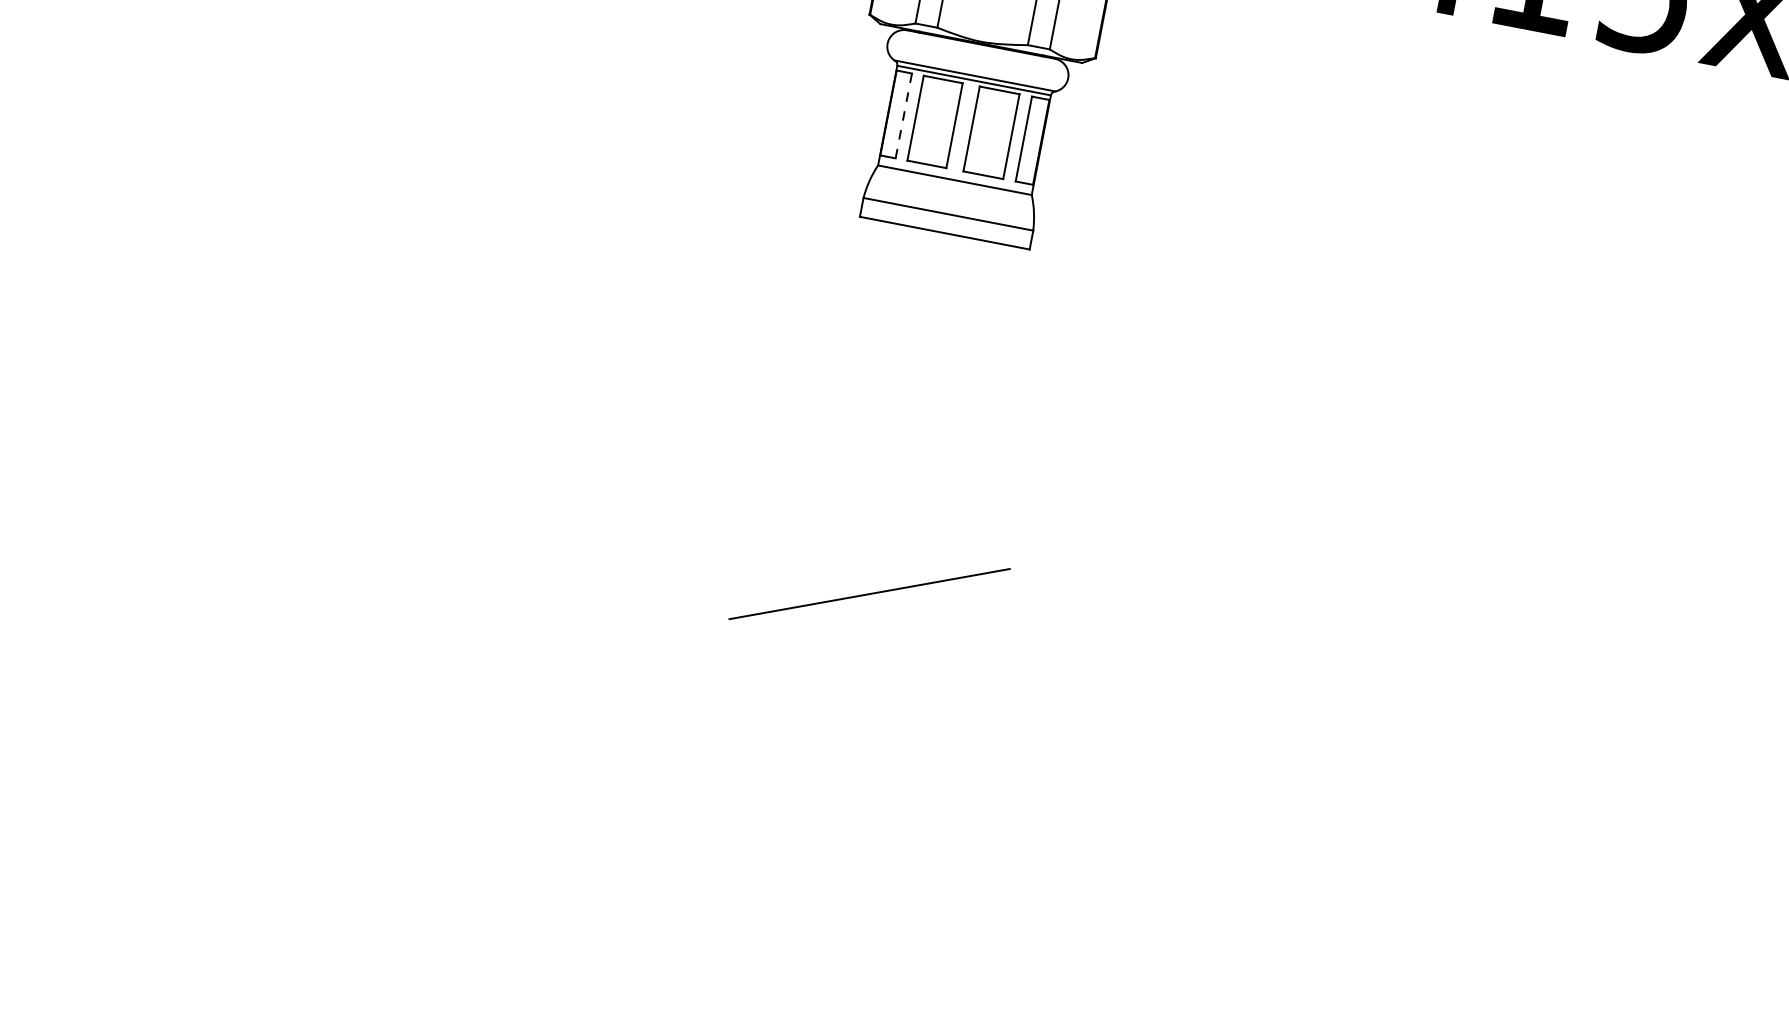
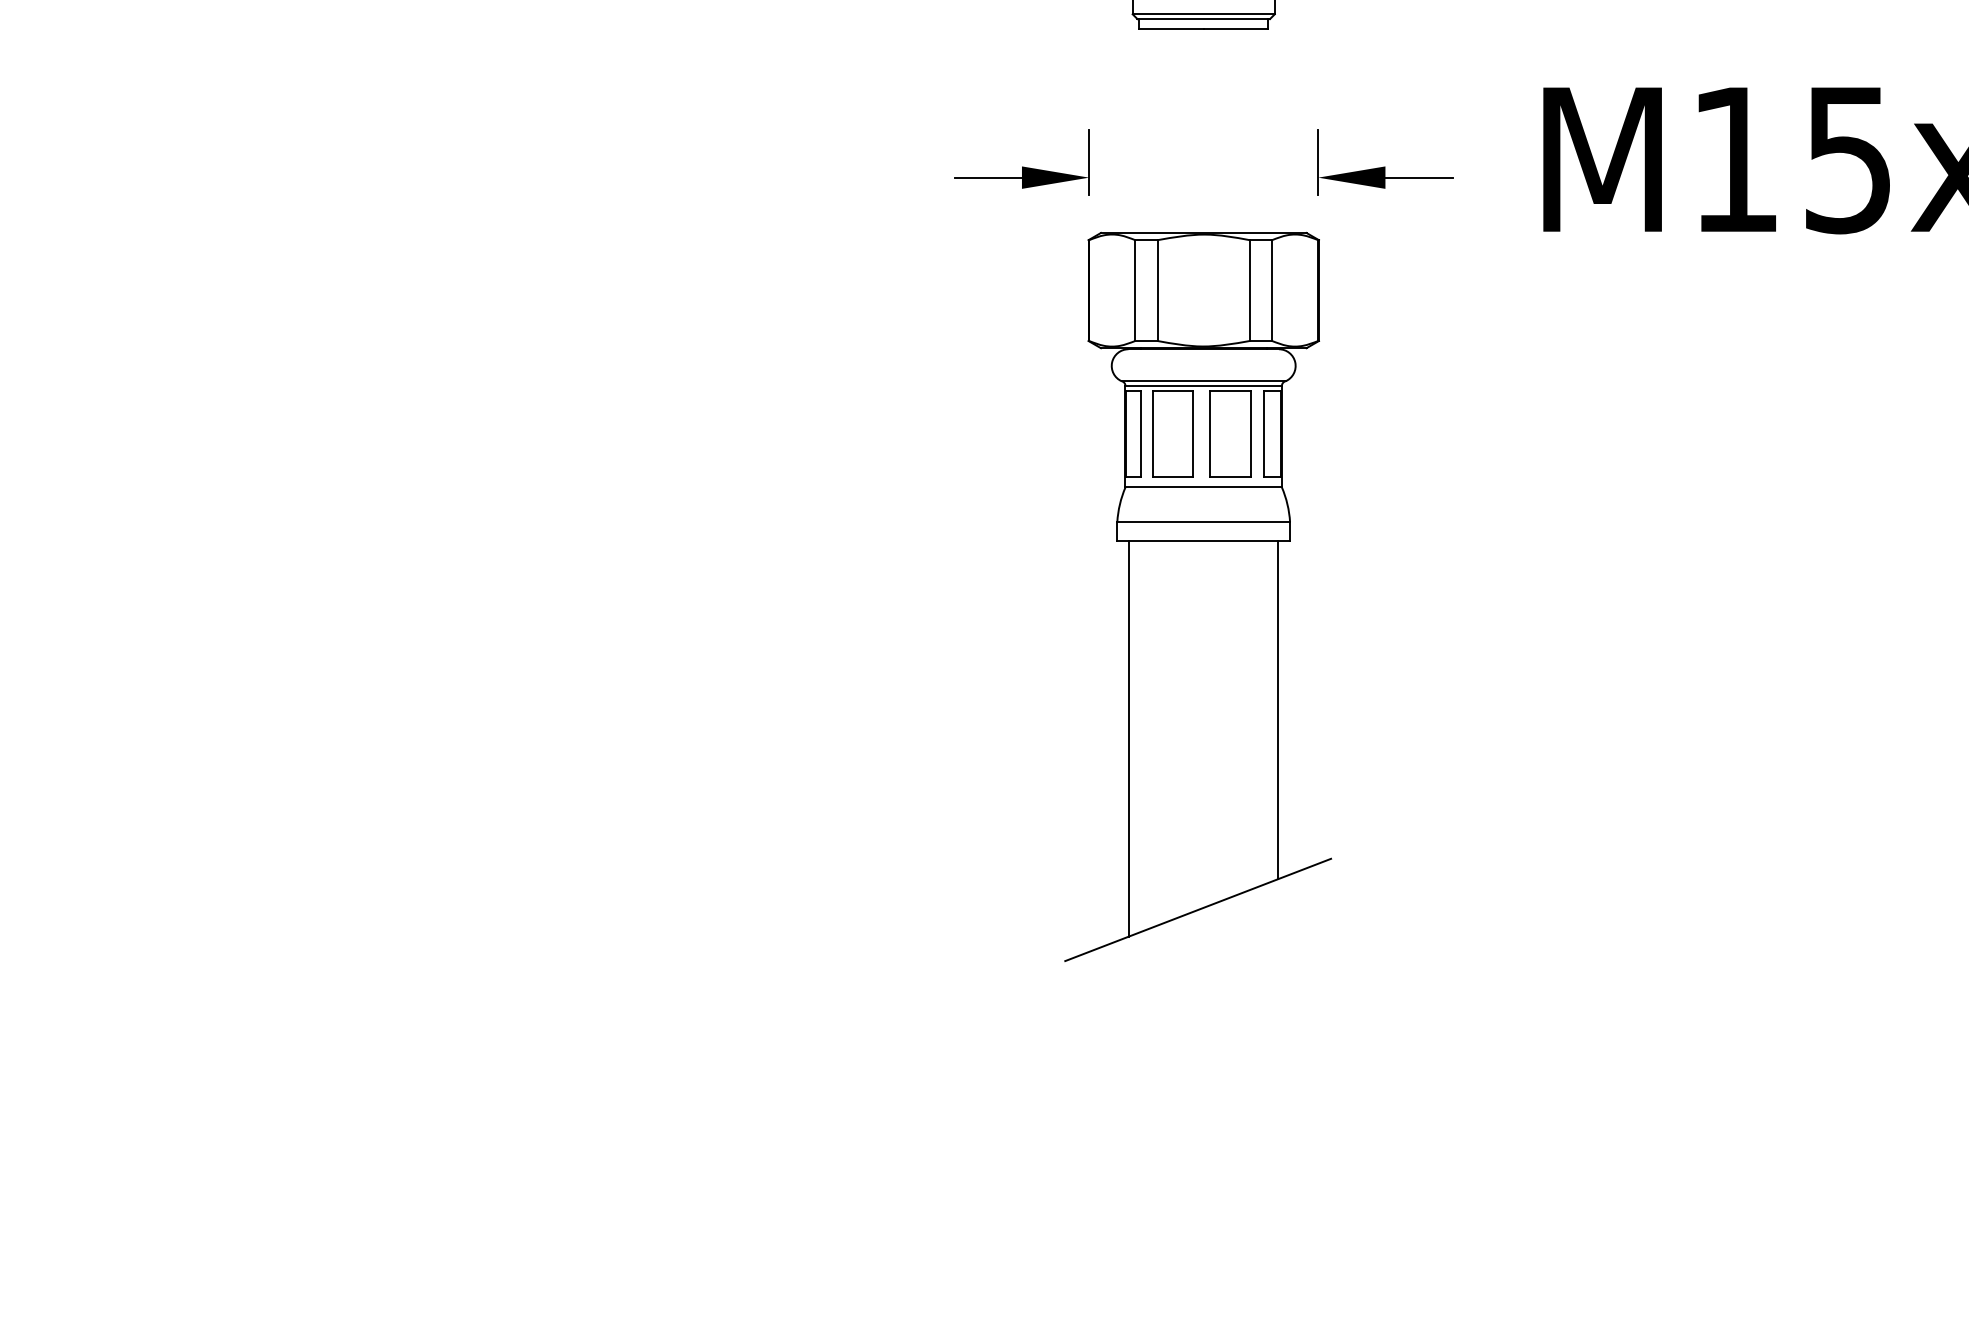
line: (904, 115) -> (1141, 433), dashed -> solid
line: (834, 412) -> (1129, 738), added
line: (986, 413) -> (1278, 710), added

